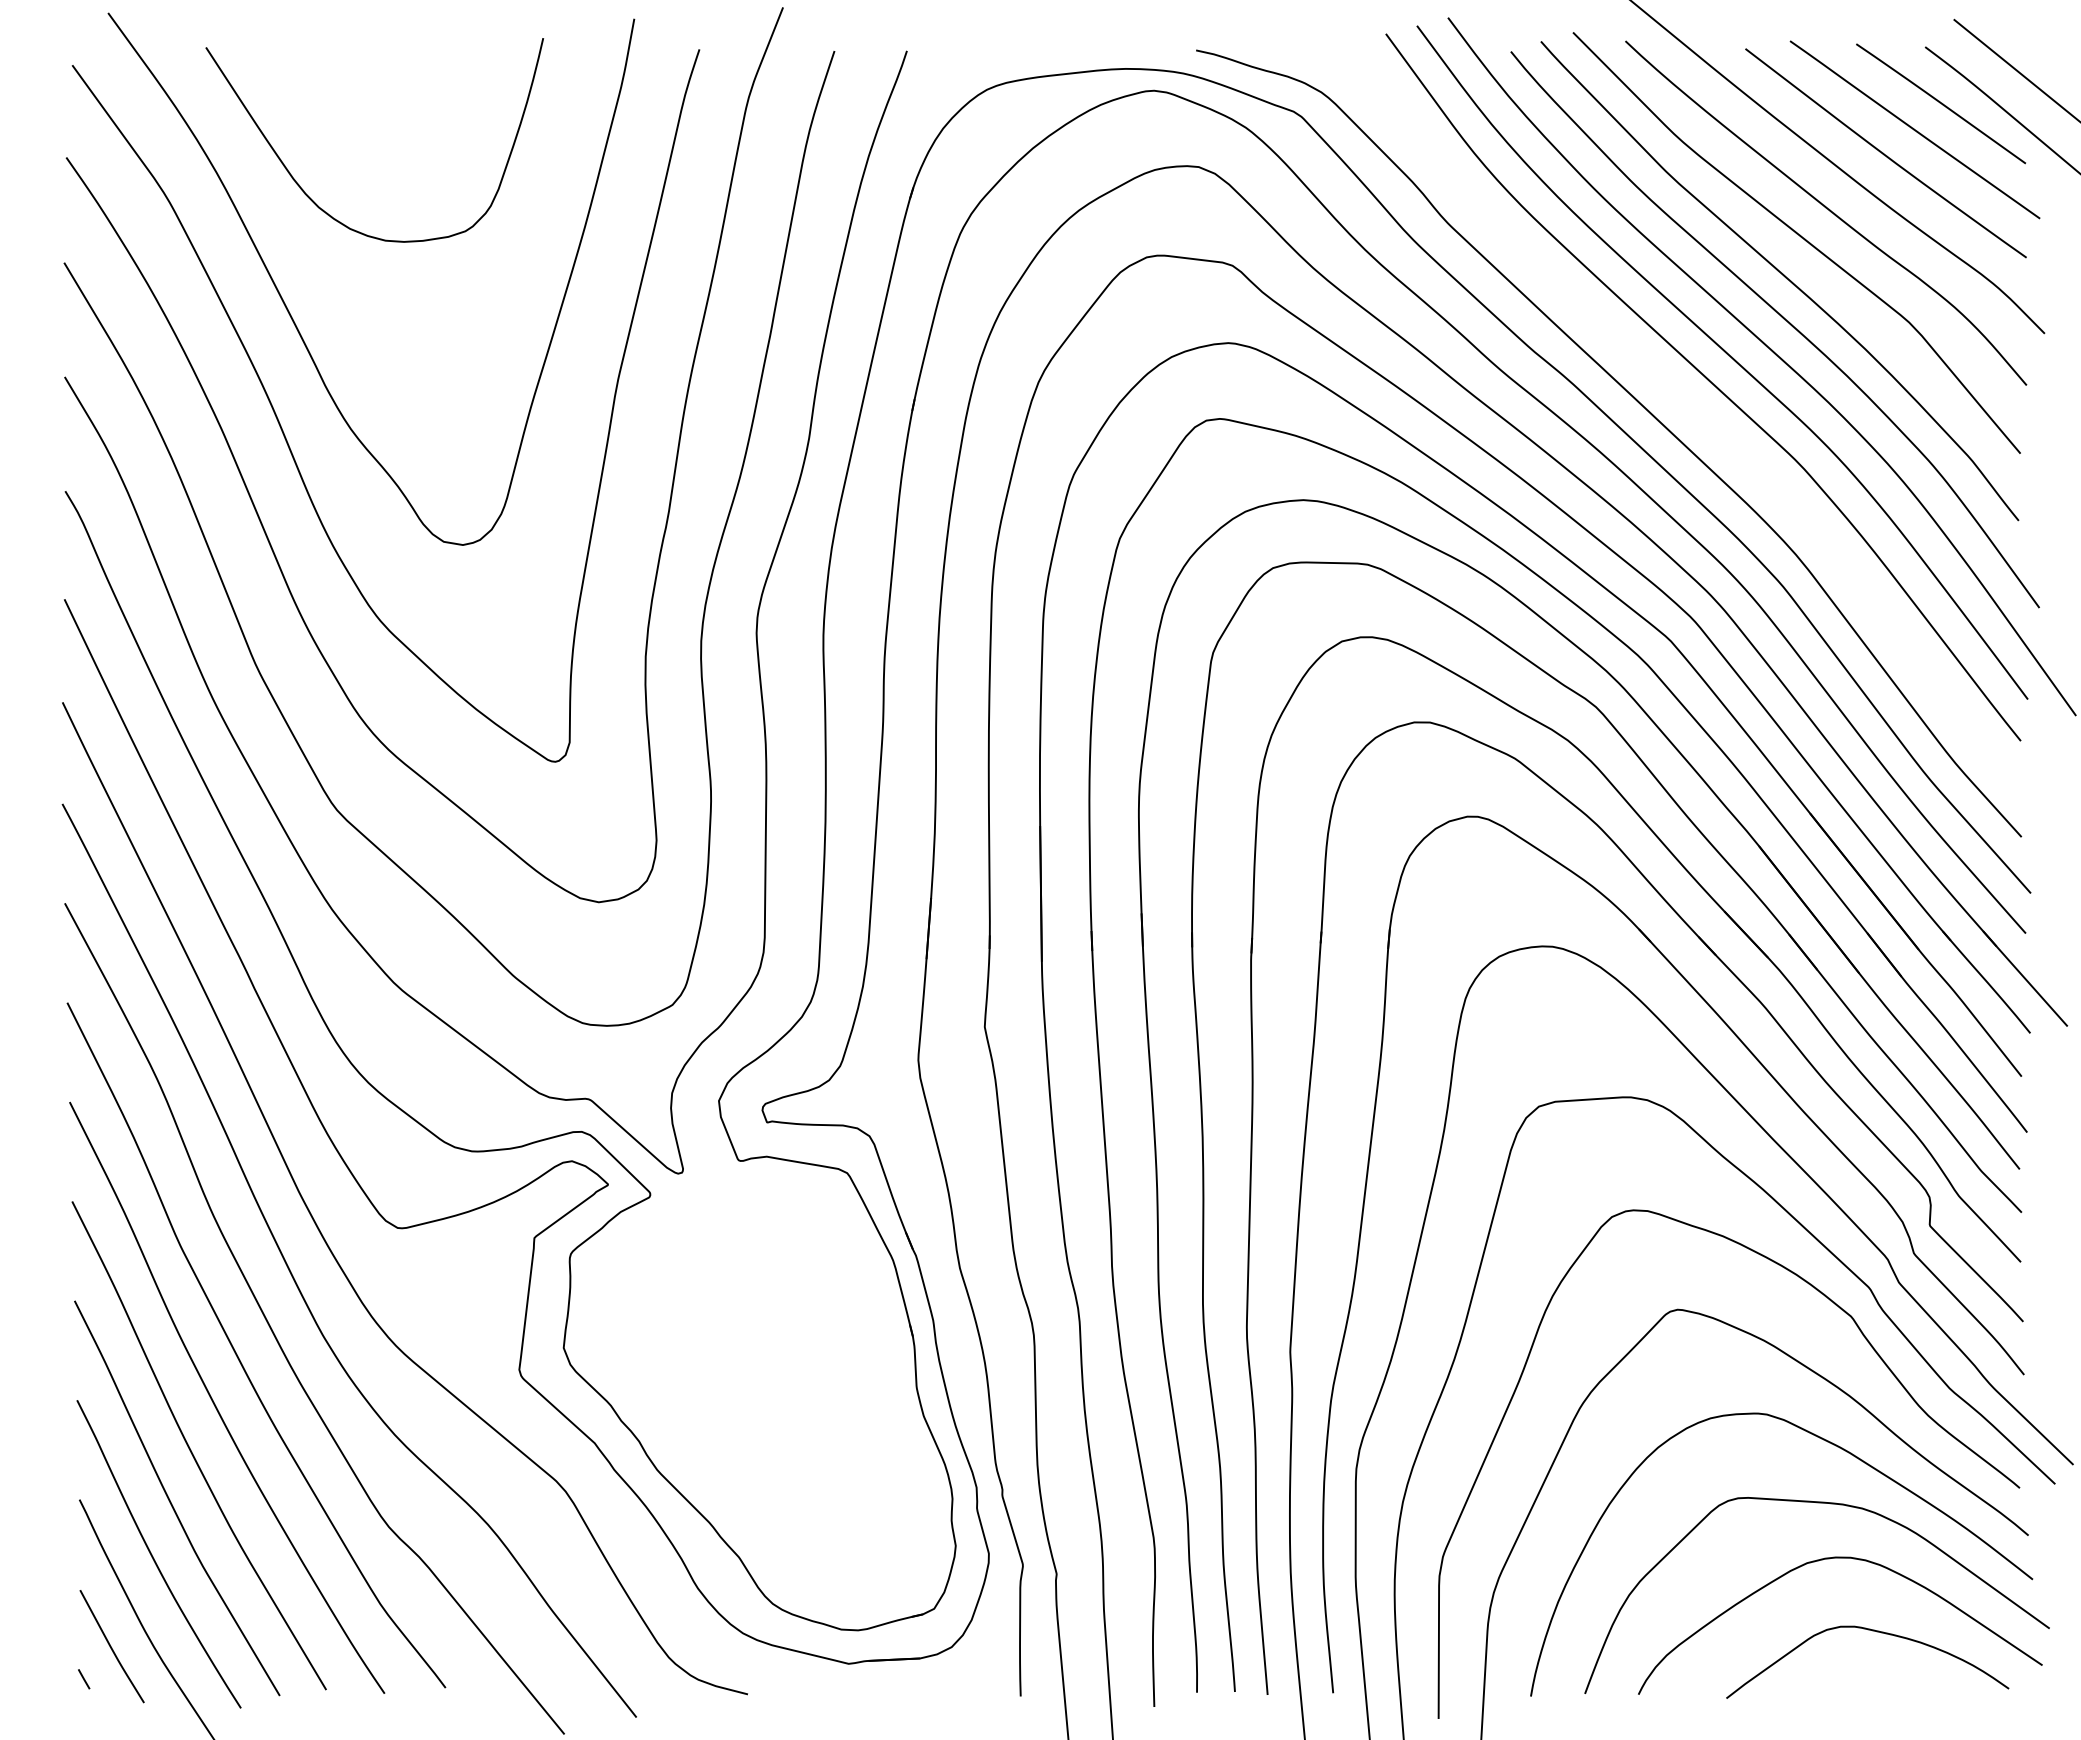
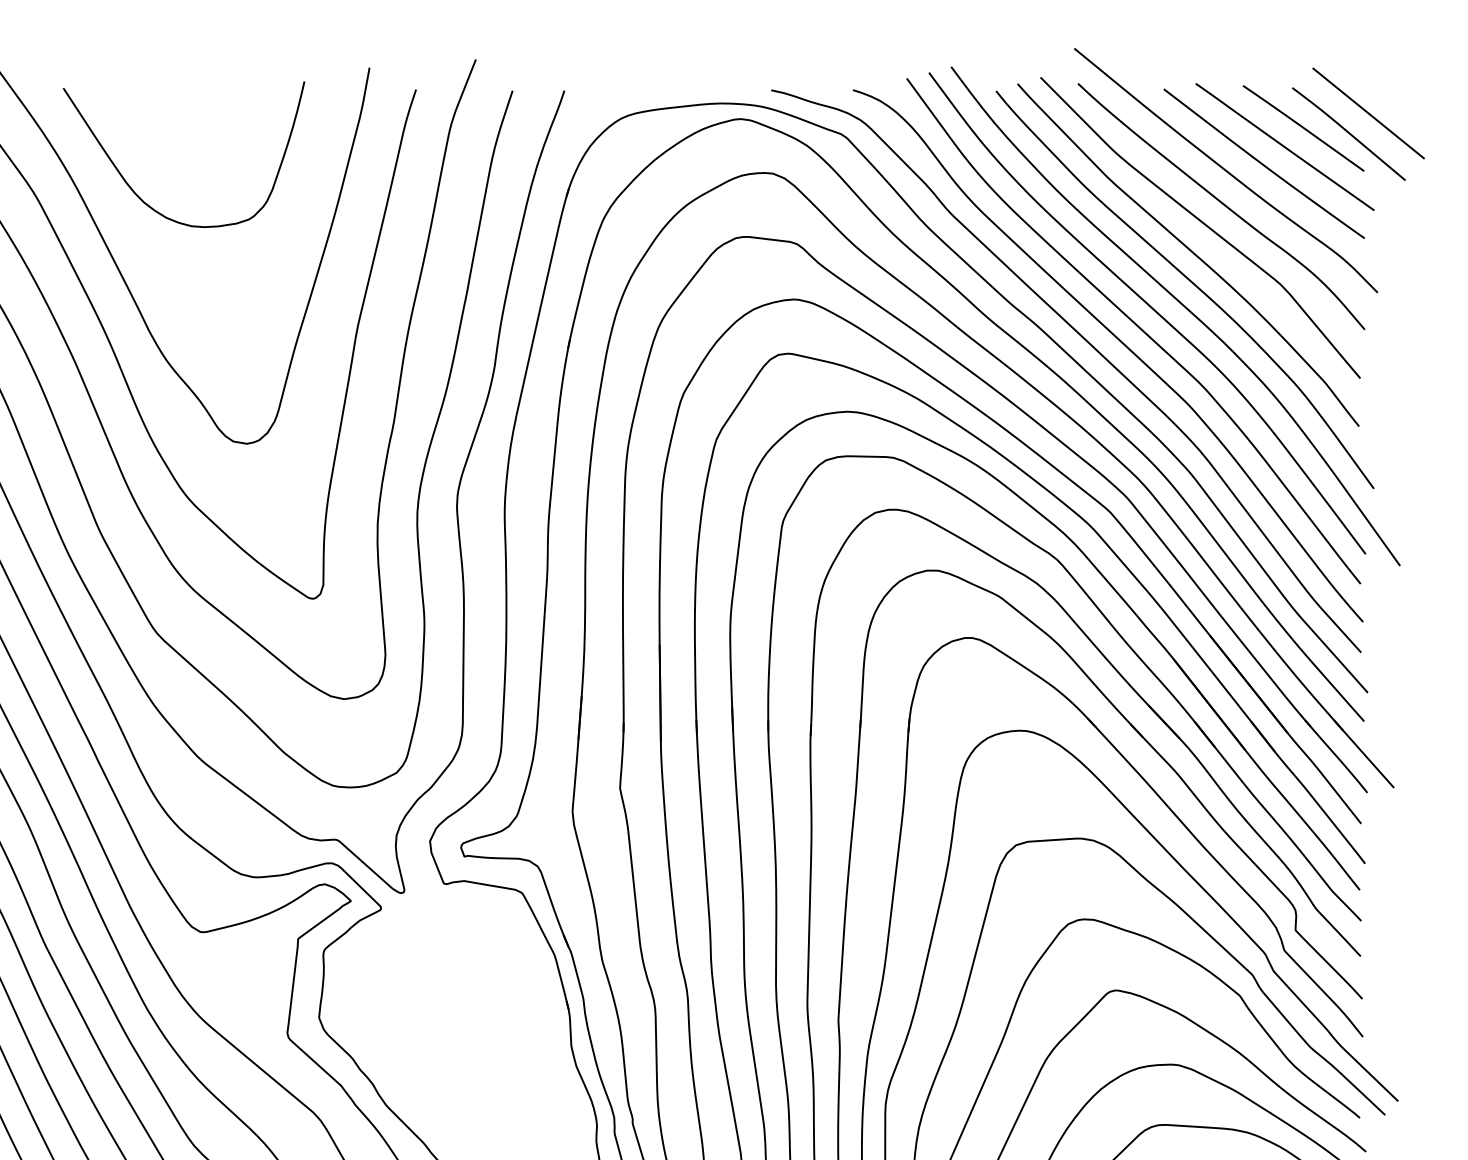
curve: (1685, 403) -> (1120, 342), added

